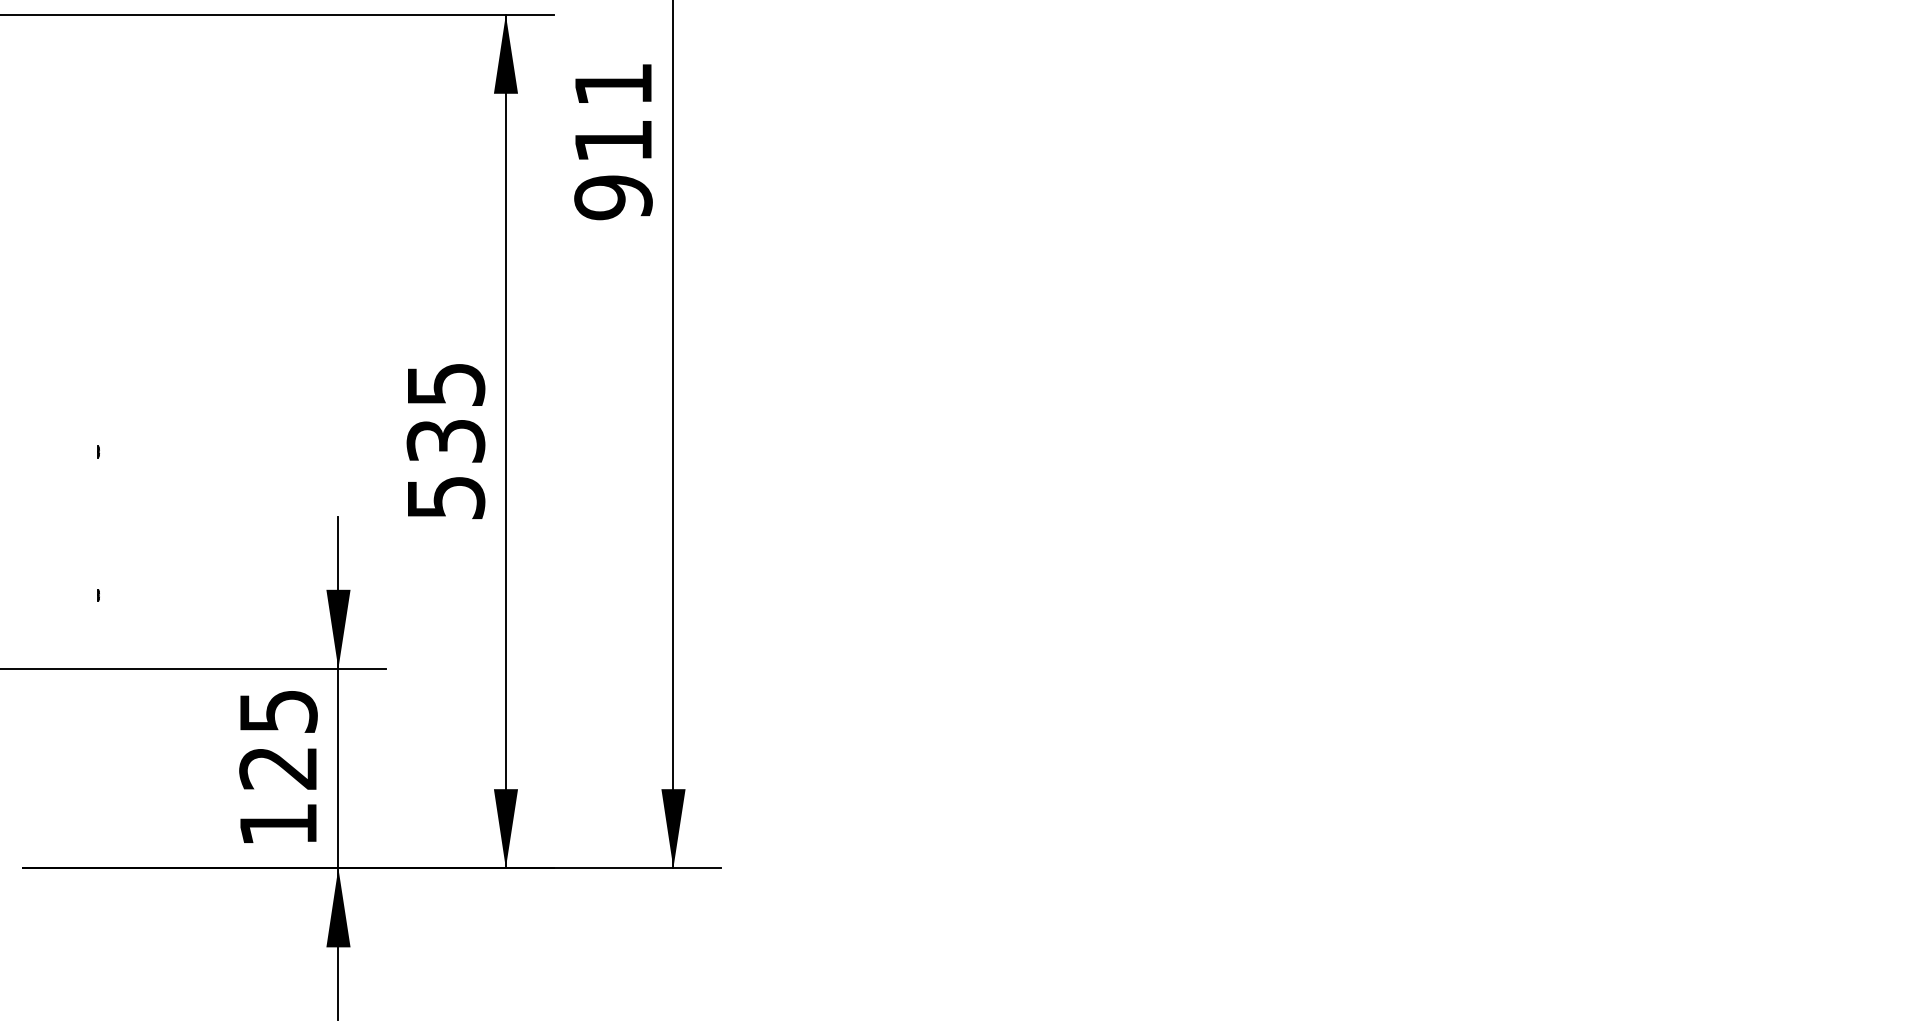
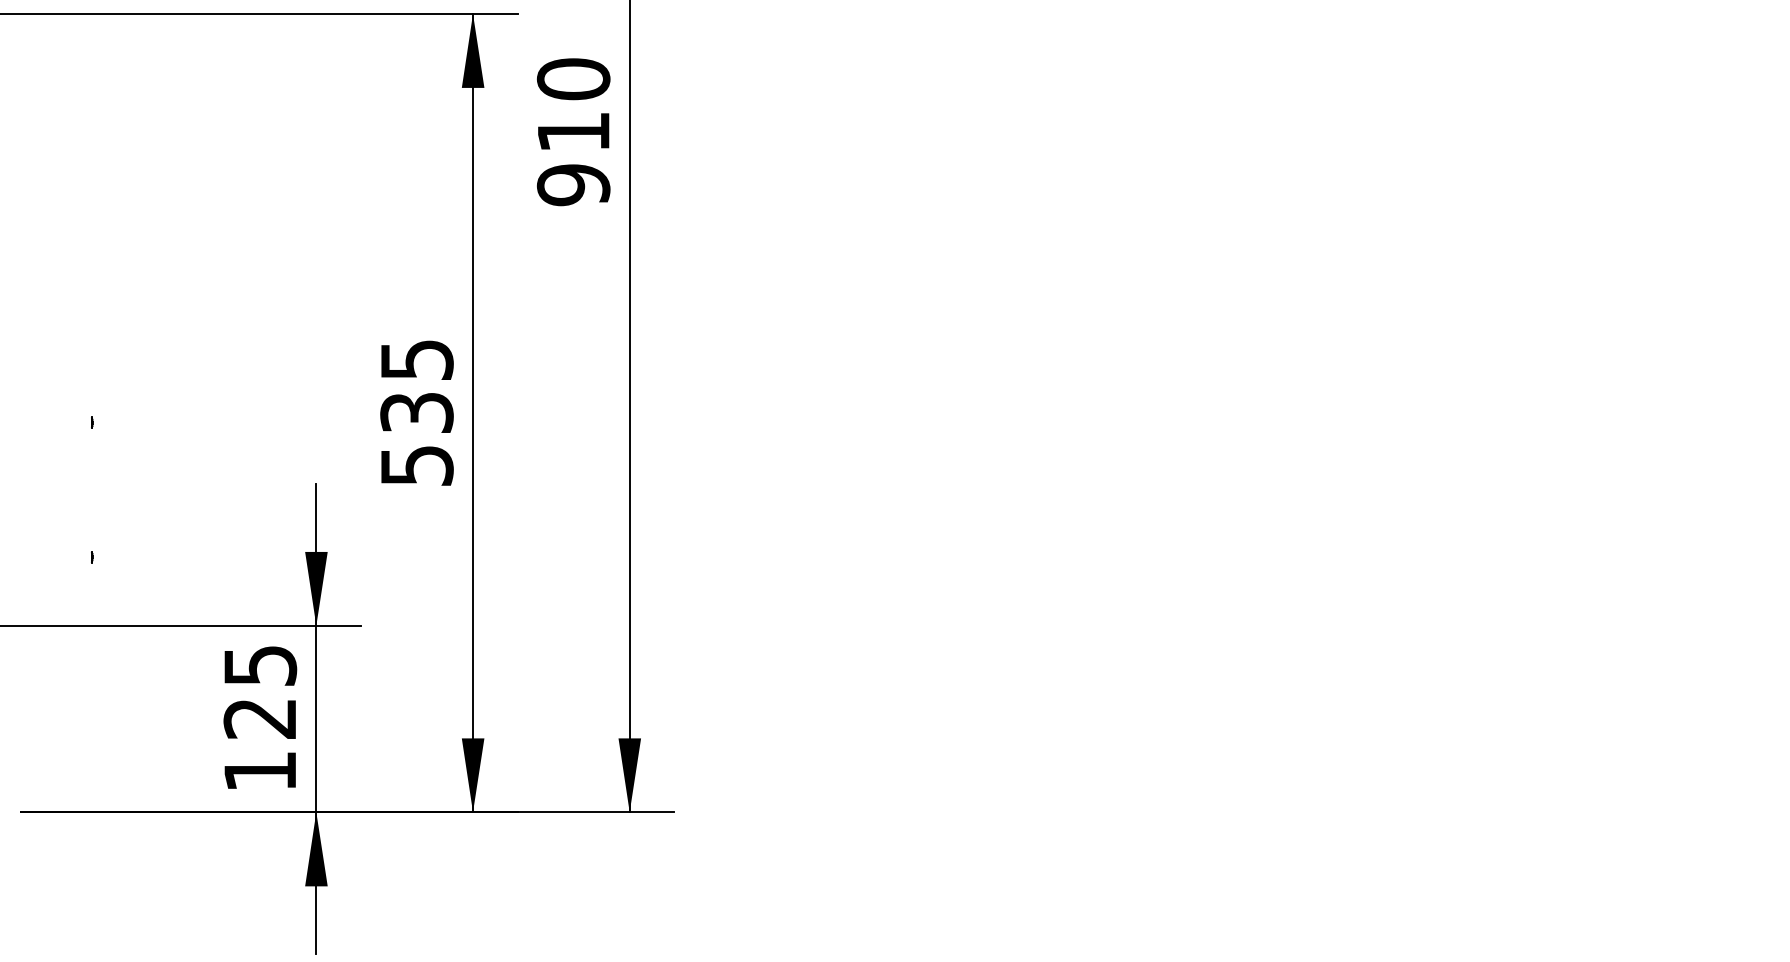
text: (613, 84) -> (573, 79), 911 -> 910

